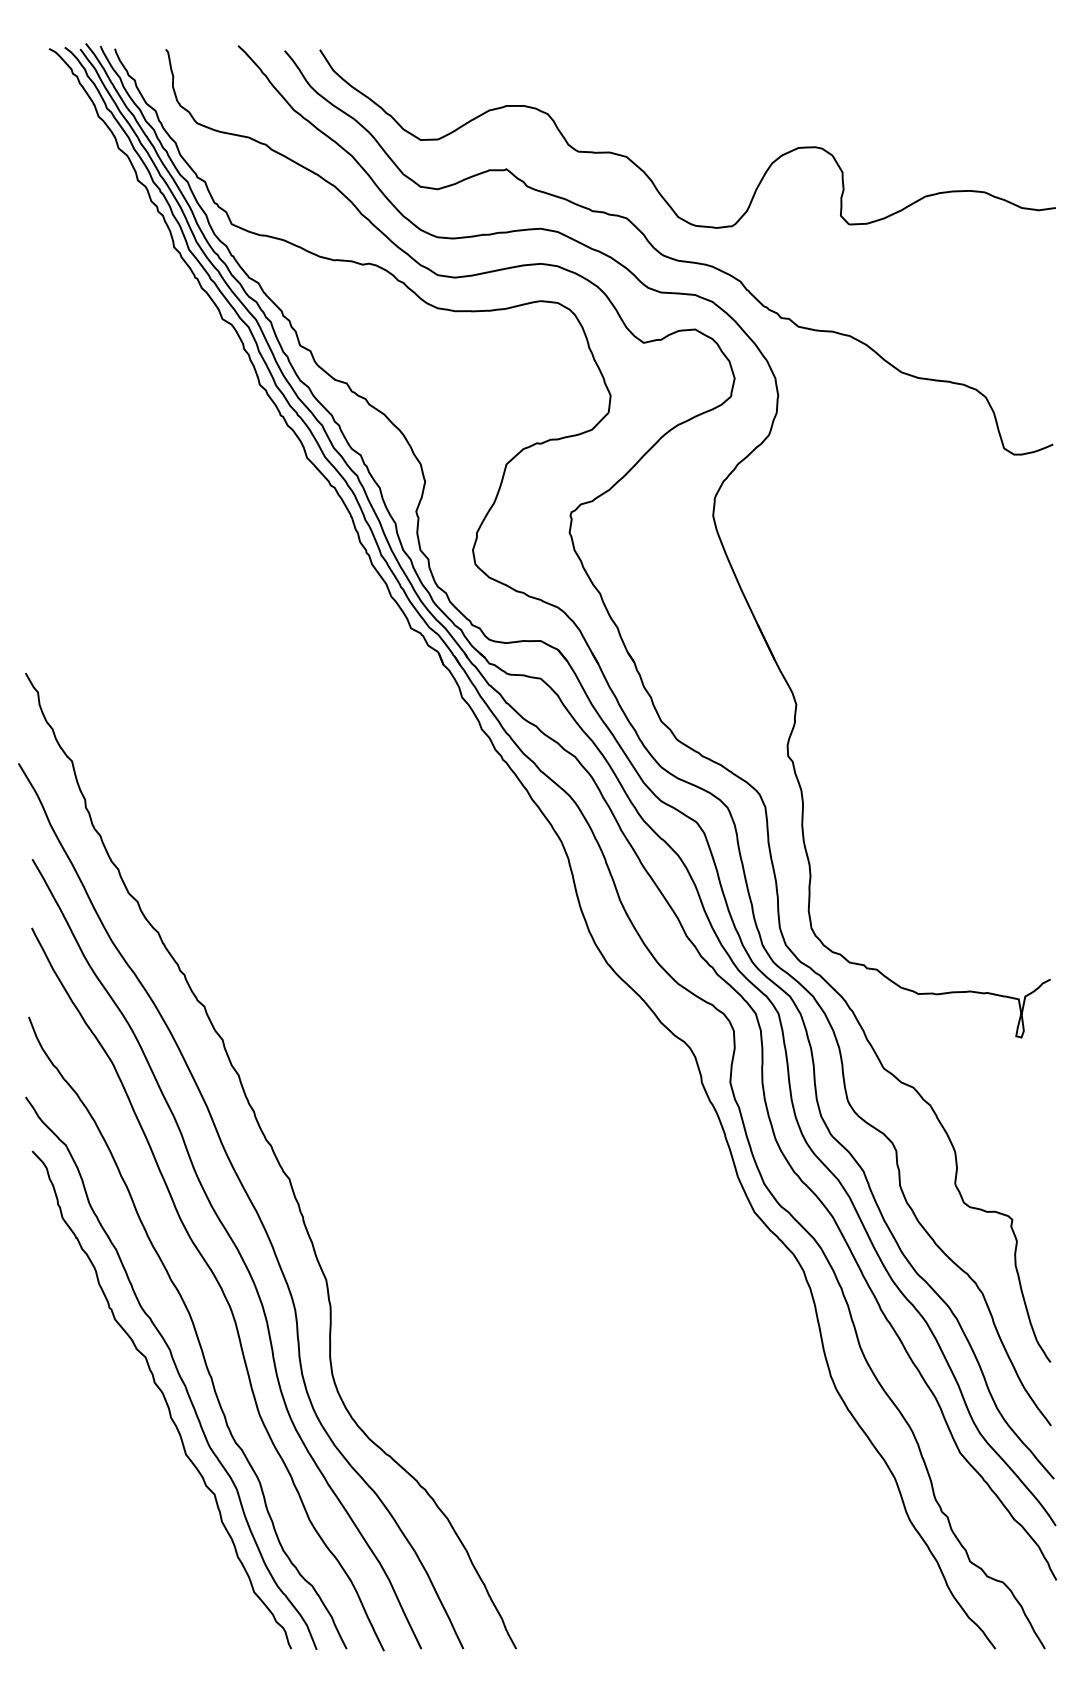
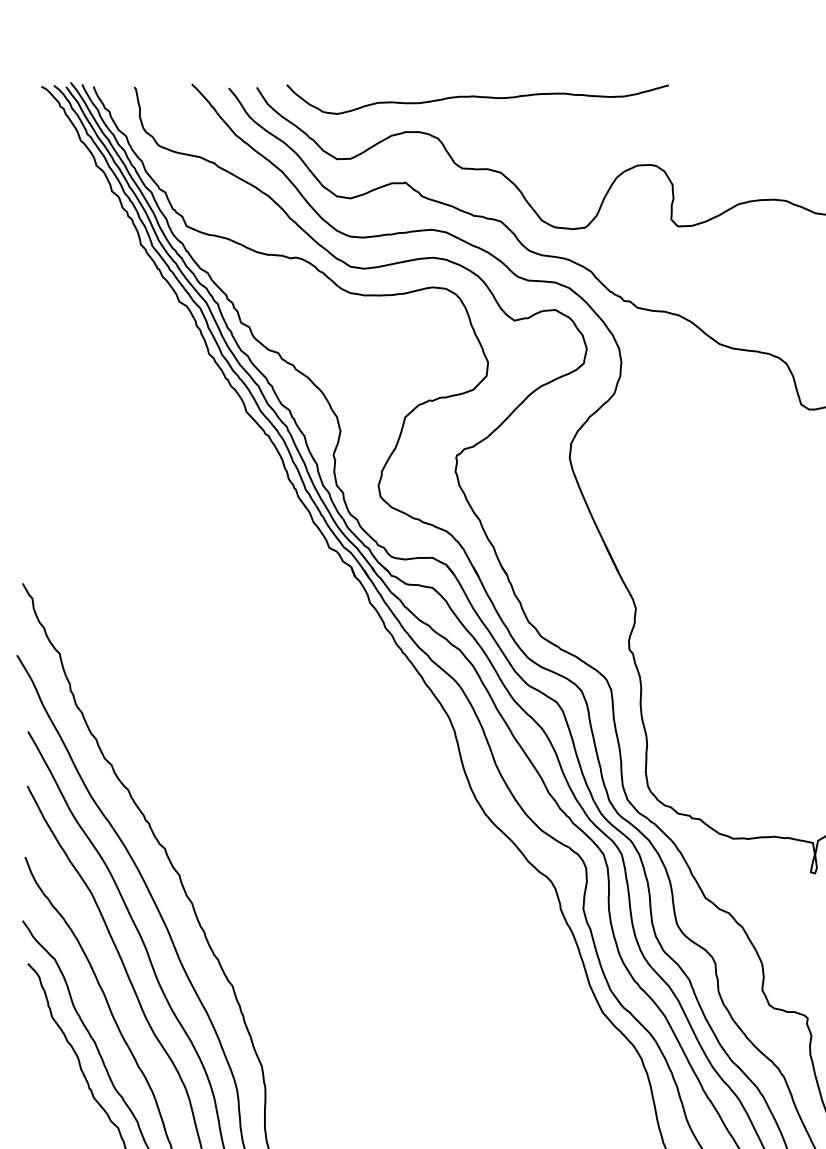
curve: (597, 62) -> (477, 97), added

